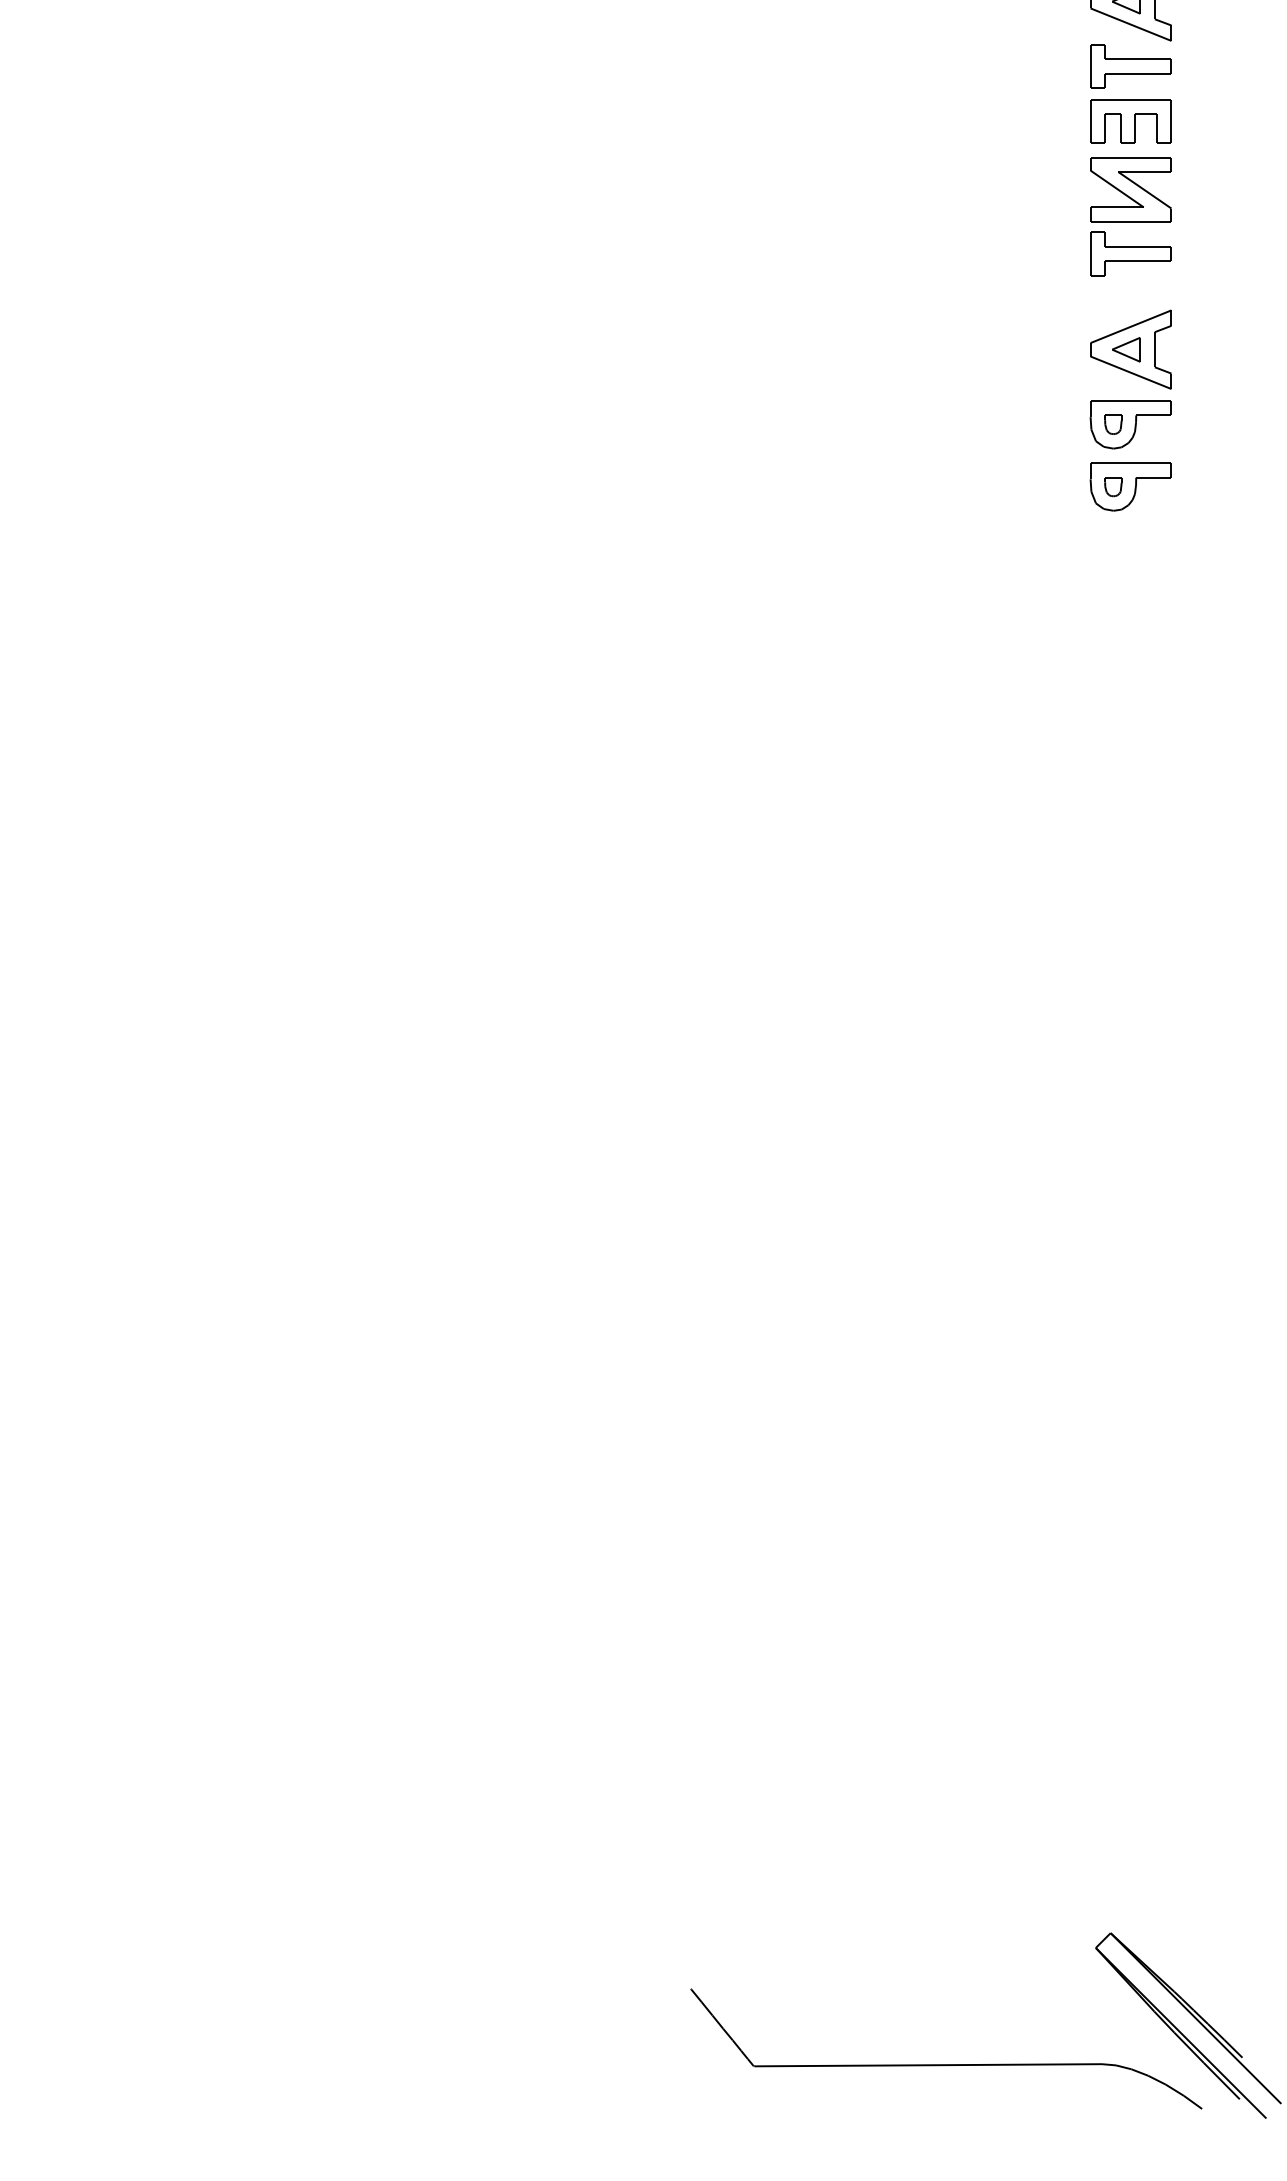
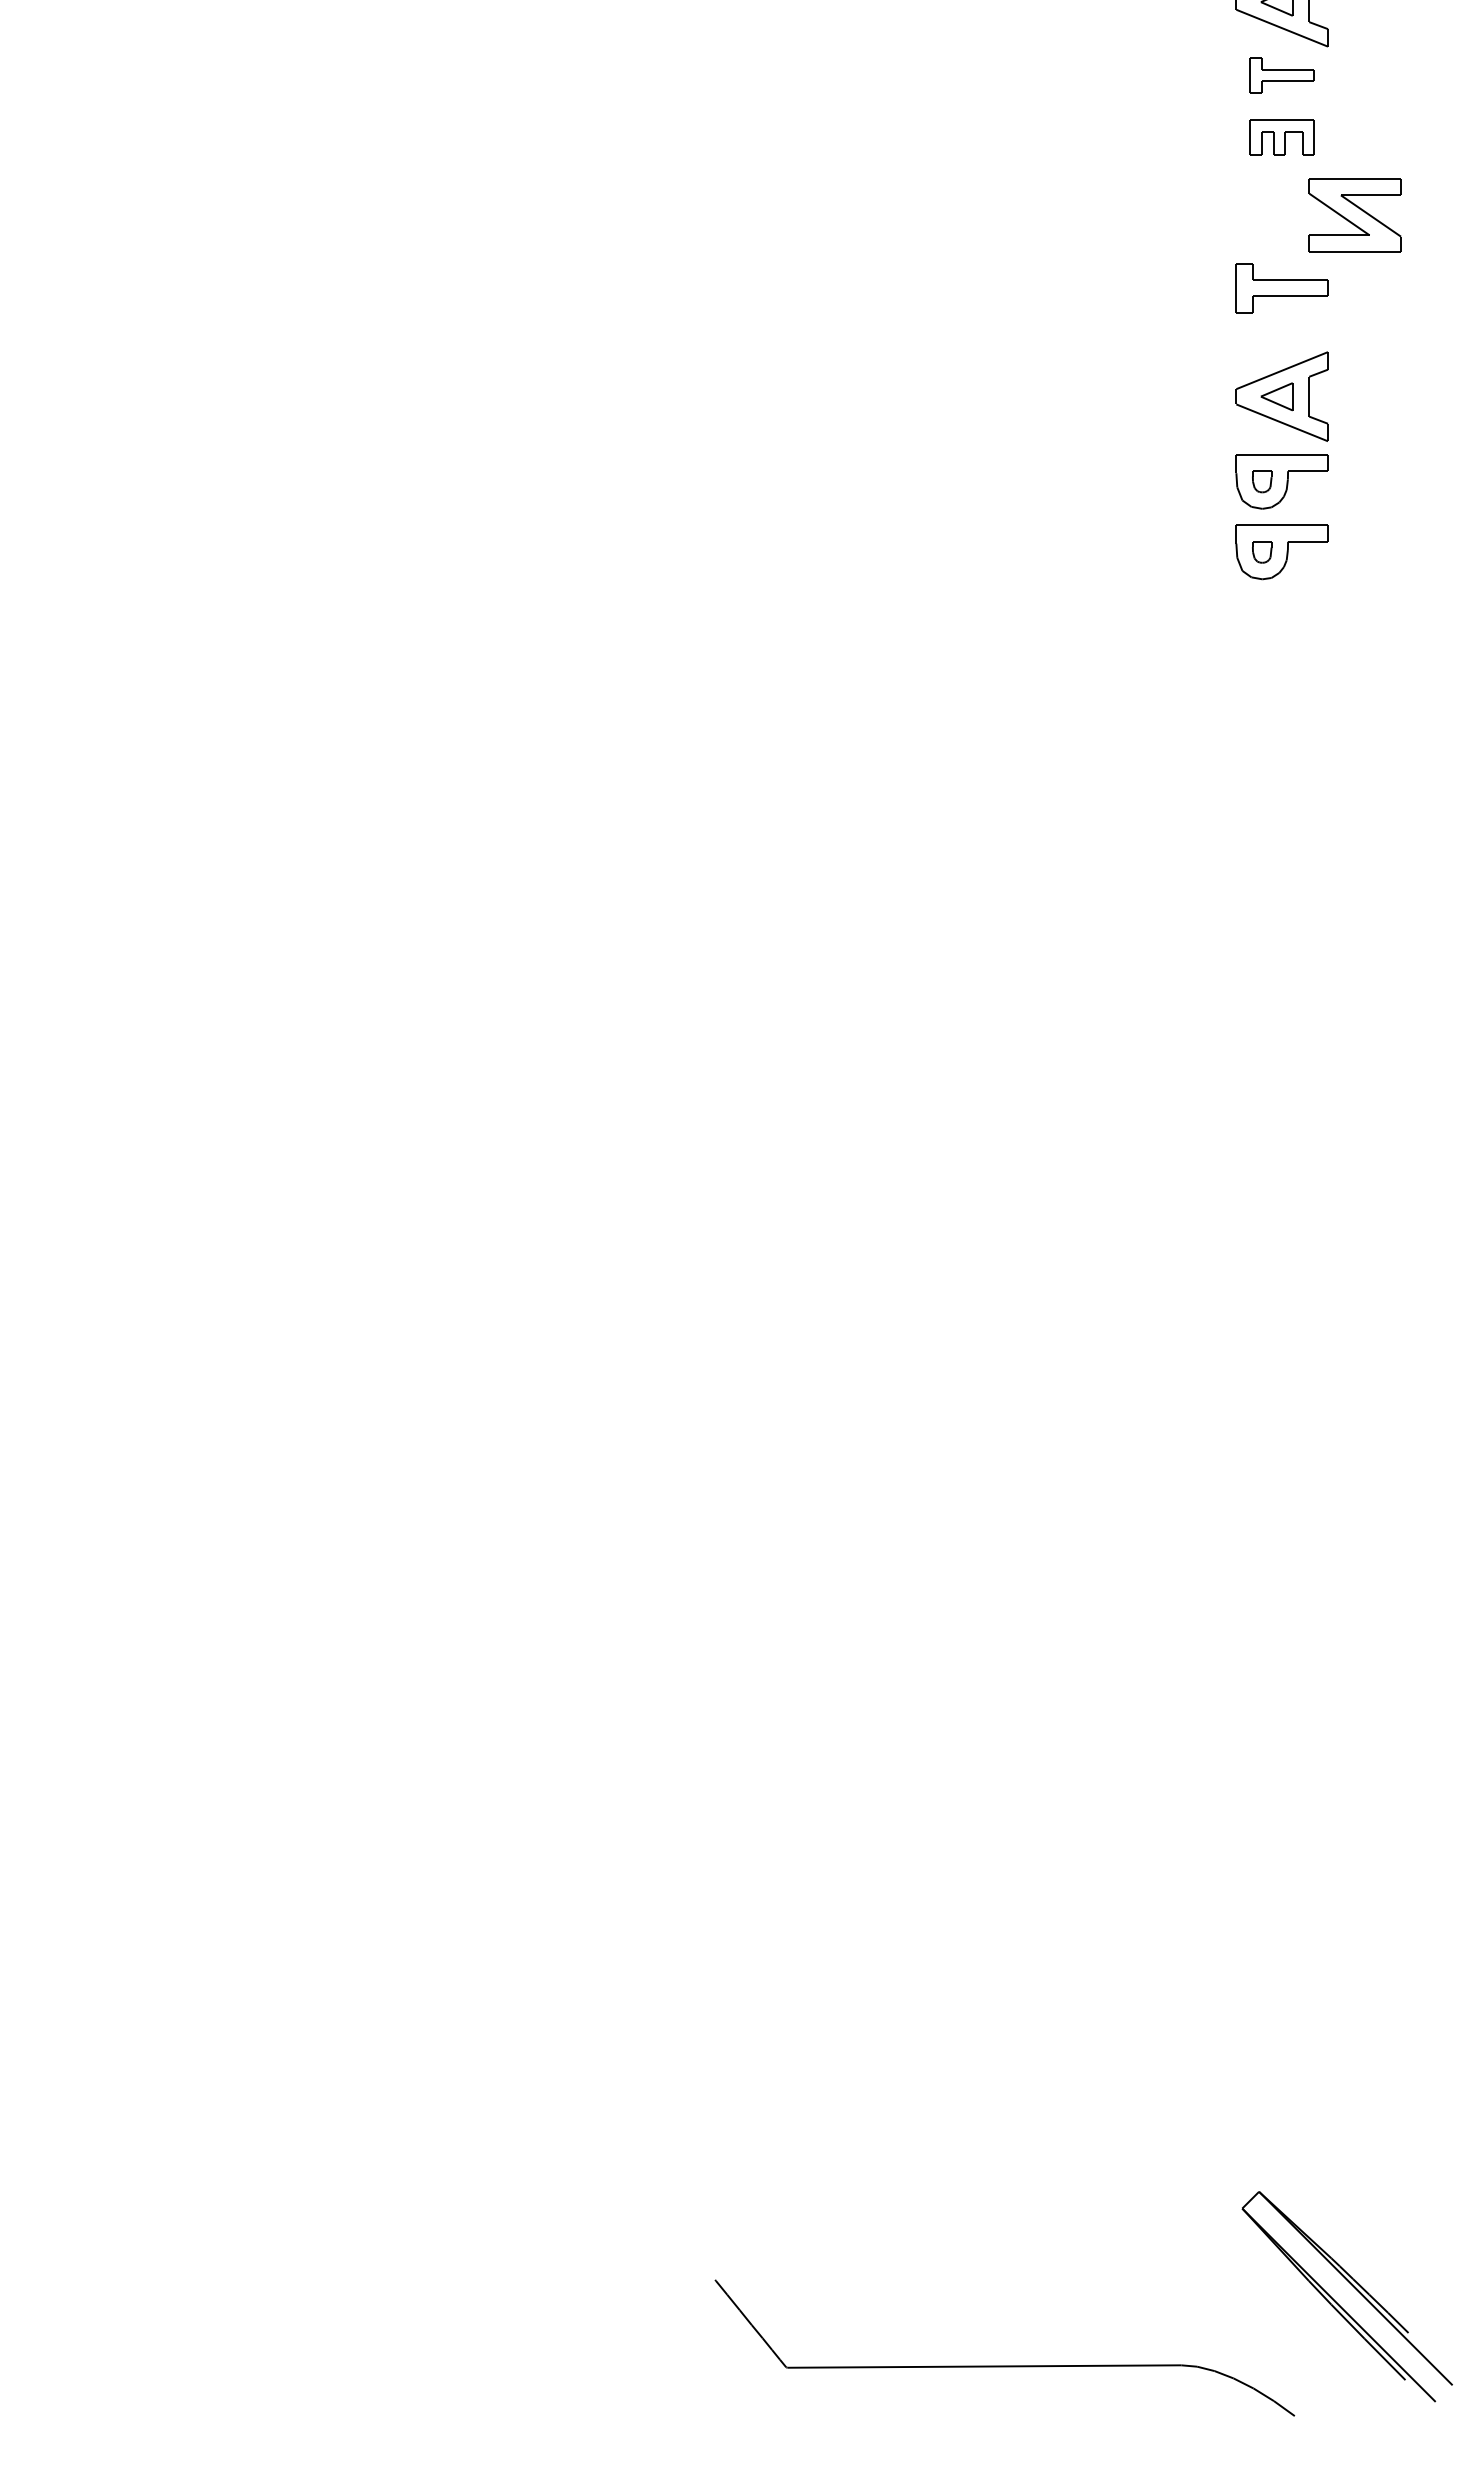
part: (1130, 66) -> (1281, 75), size x0.7
part: (1130, 121) -> (1281, 137), size x0.7
part: (1130, 189) -> (1354, 215), moved
part: (946, 2064) -> (1004, 2365), moved

